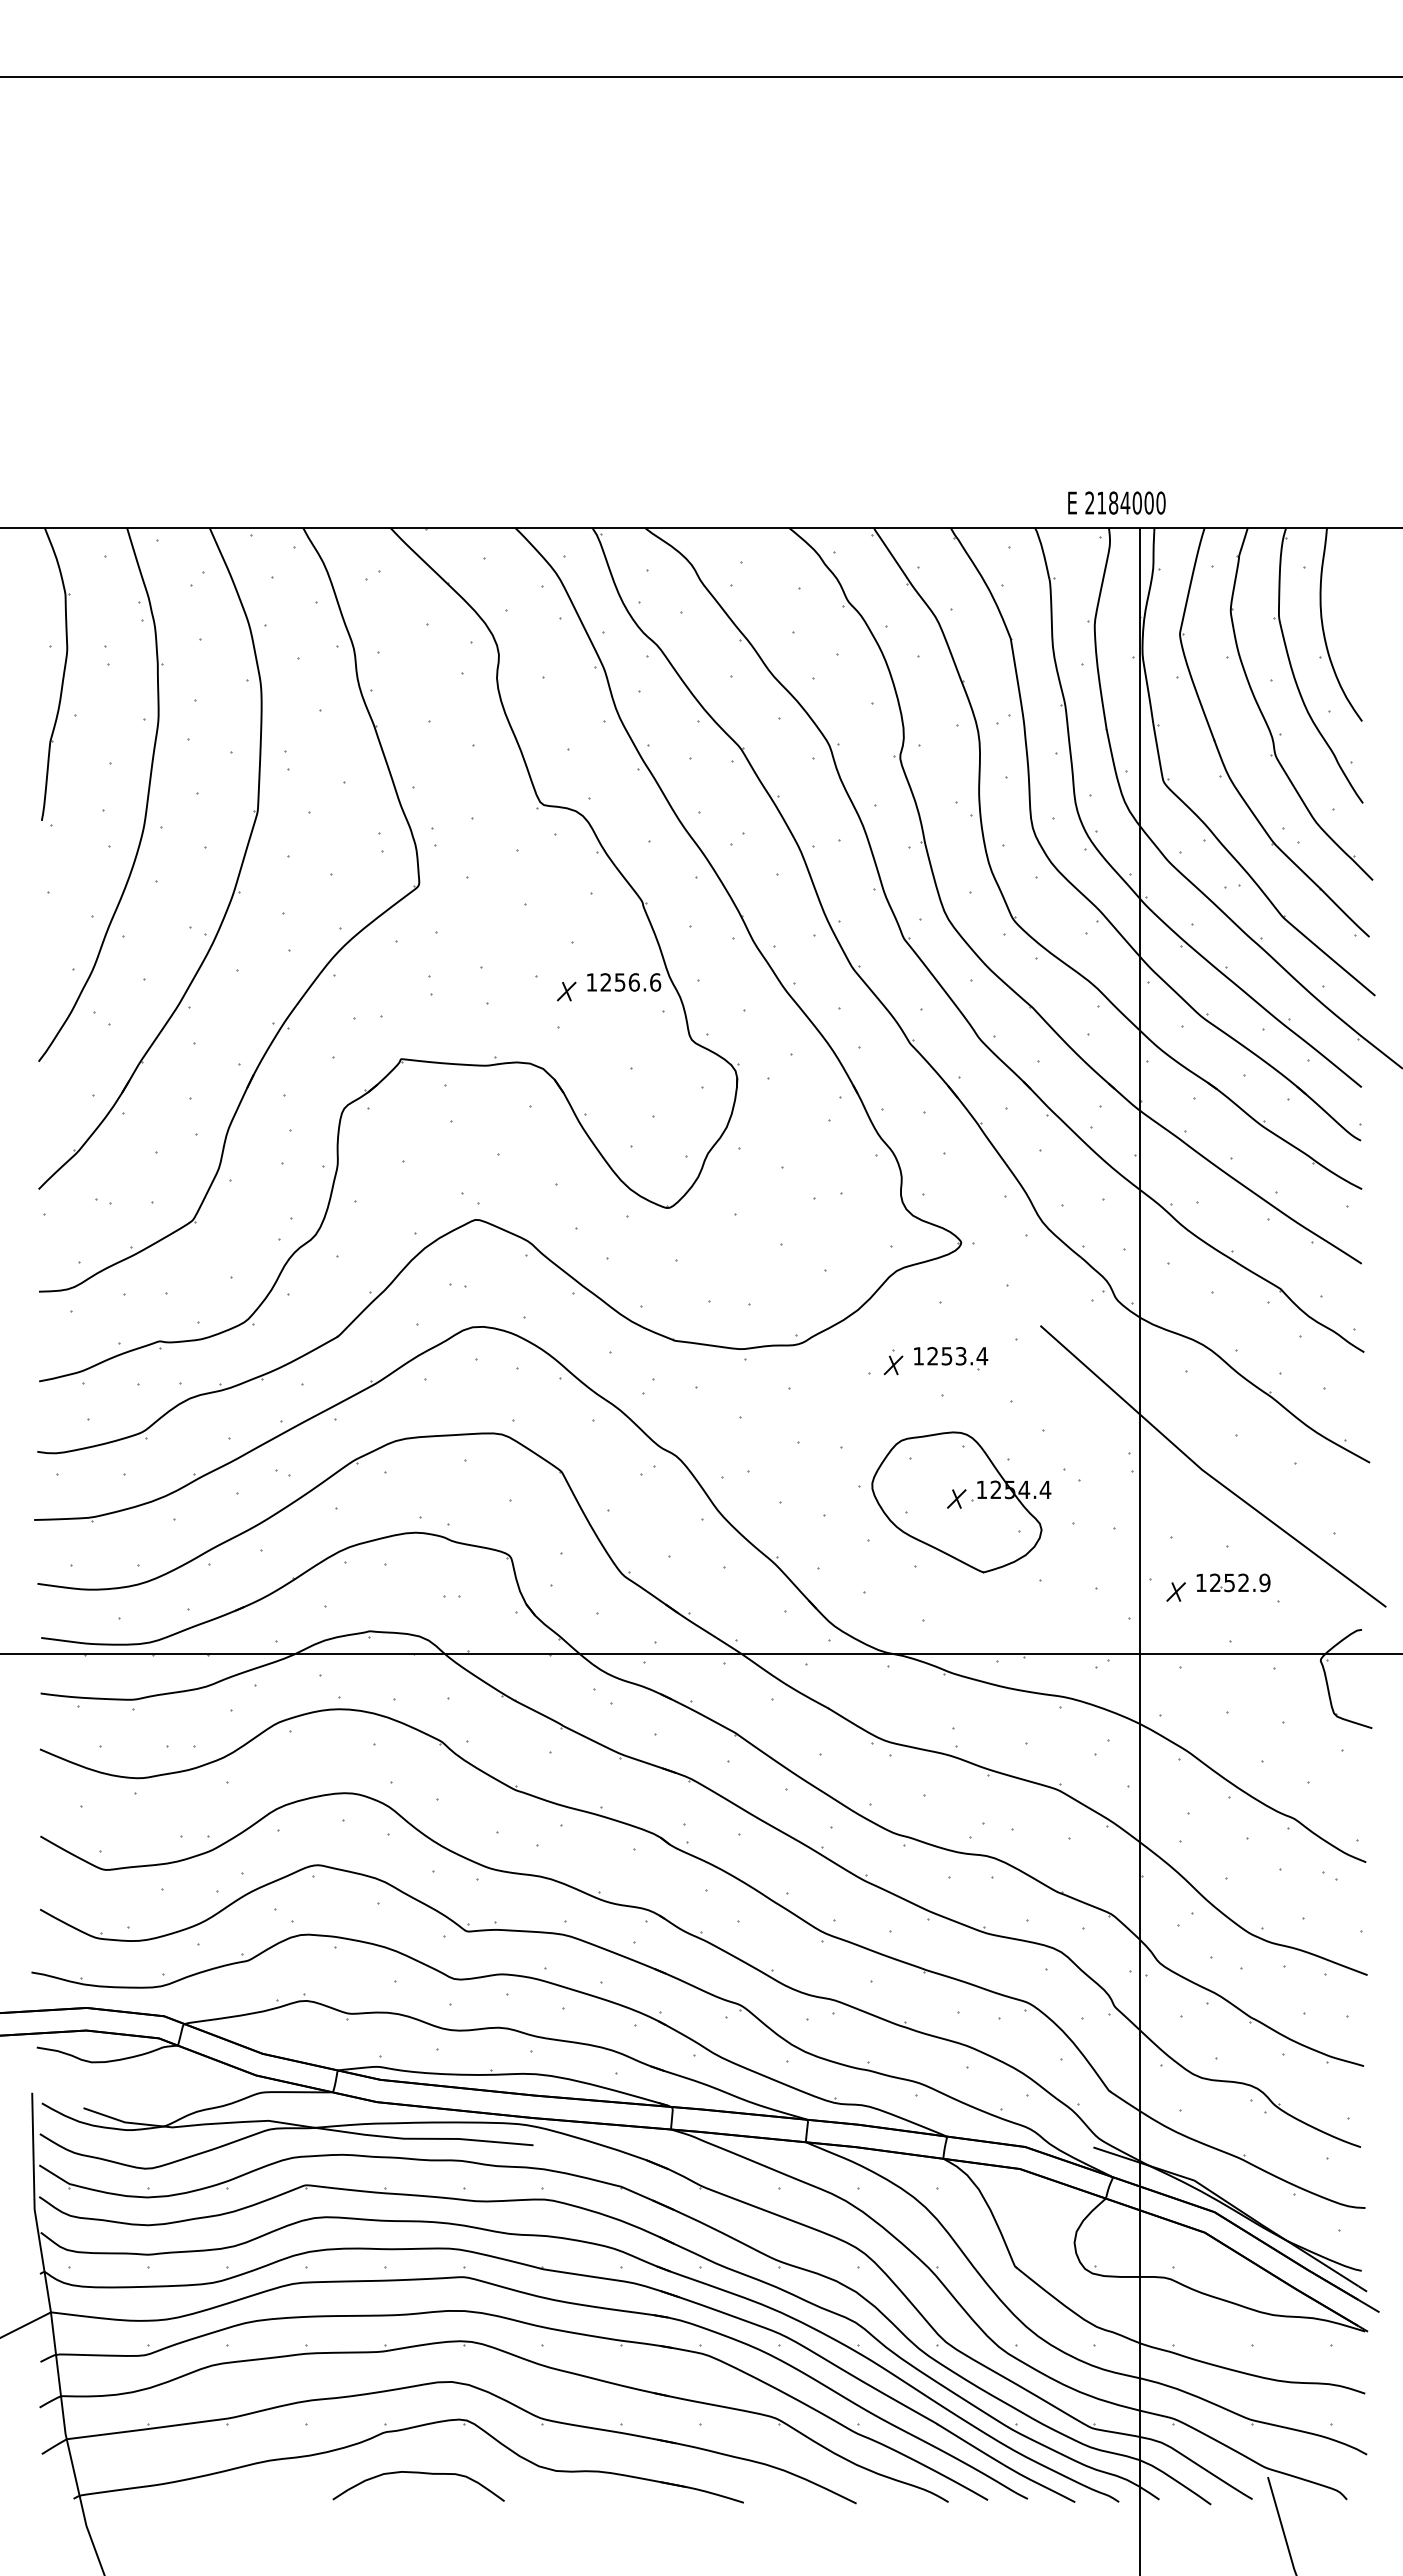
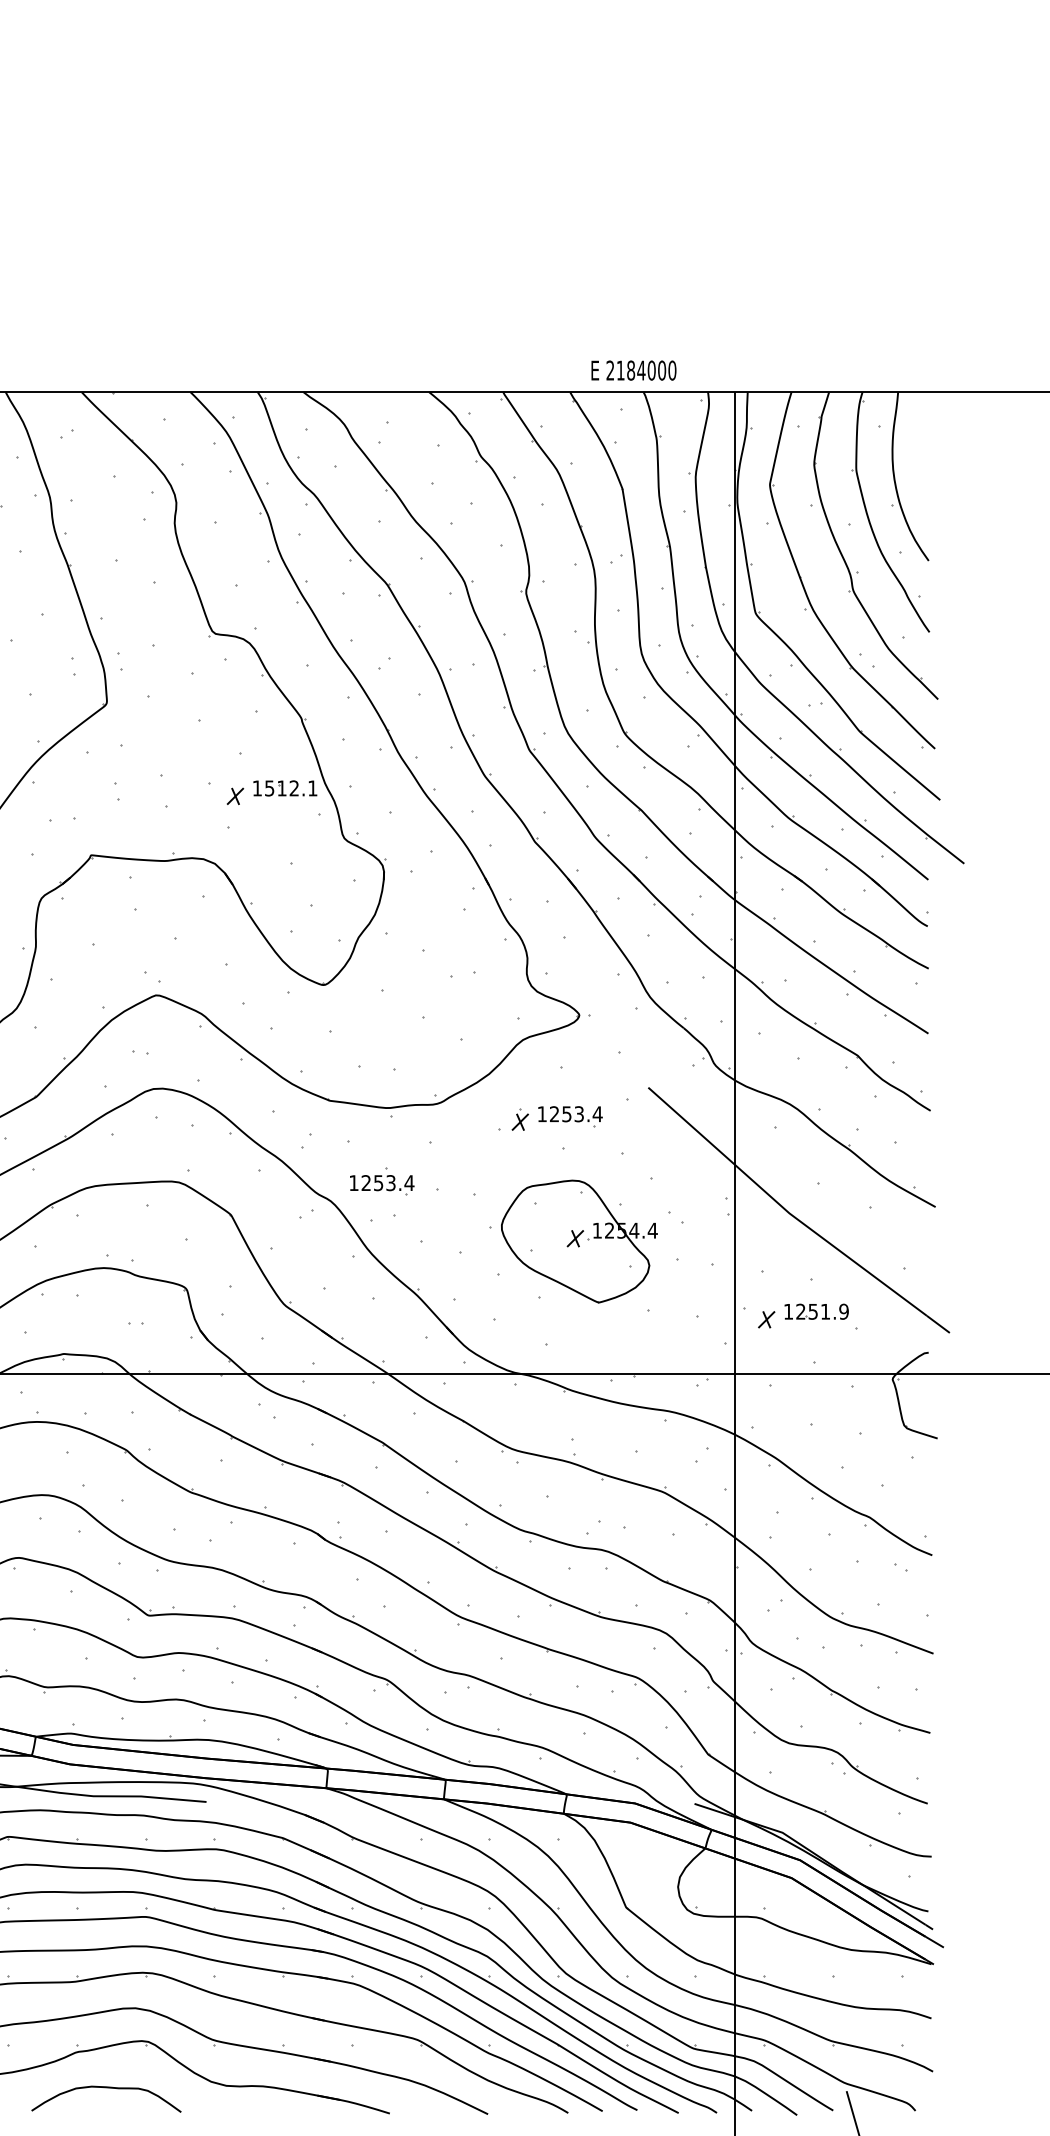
text: (1116, 502) -> (633, 370), moved
text: (630, 982) -> (291, 788), 1256.6 -> 1512.1
part: (735, 1437) -> (382, 1185), added
text: (1243, 1582) -> (825, 1311), 1252.9 -> 1251.9

